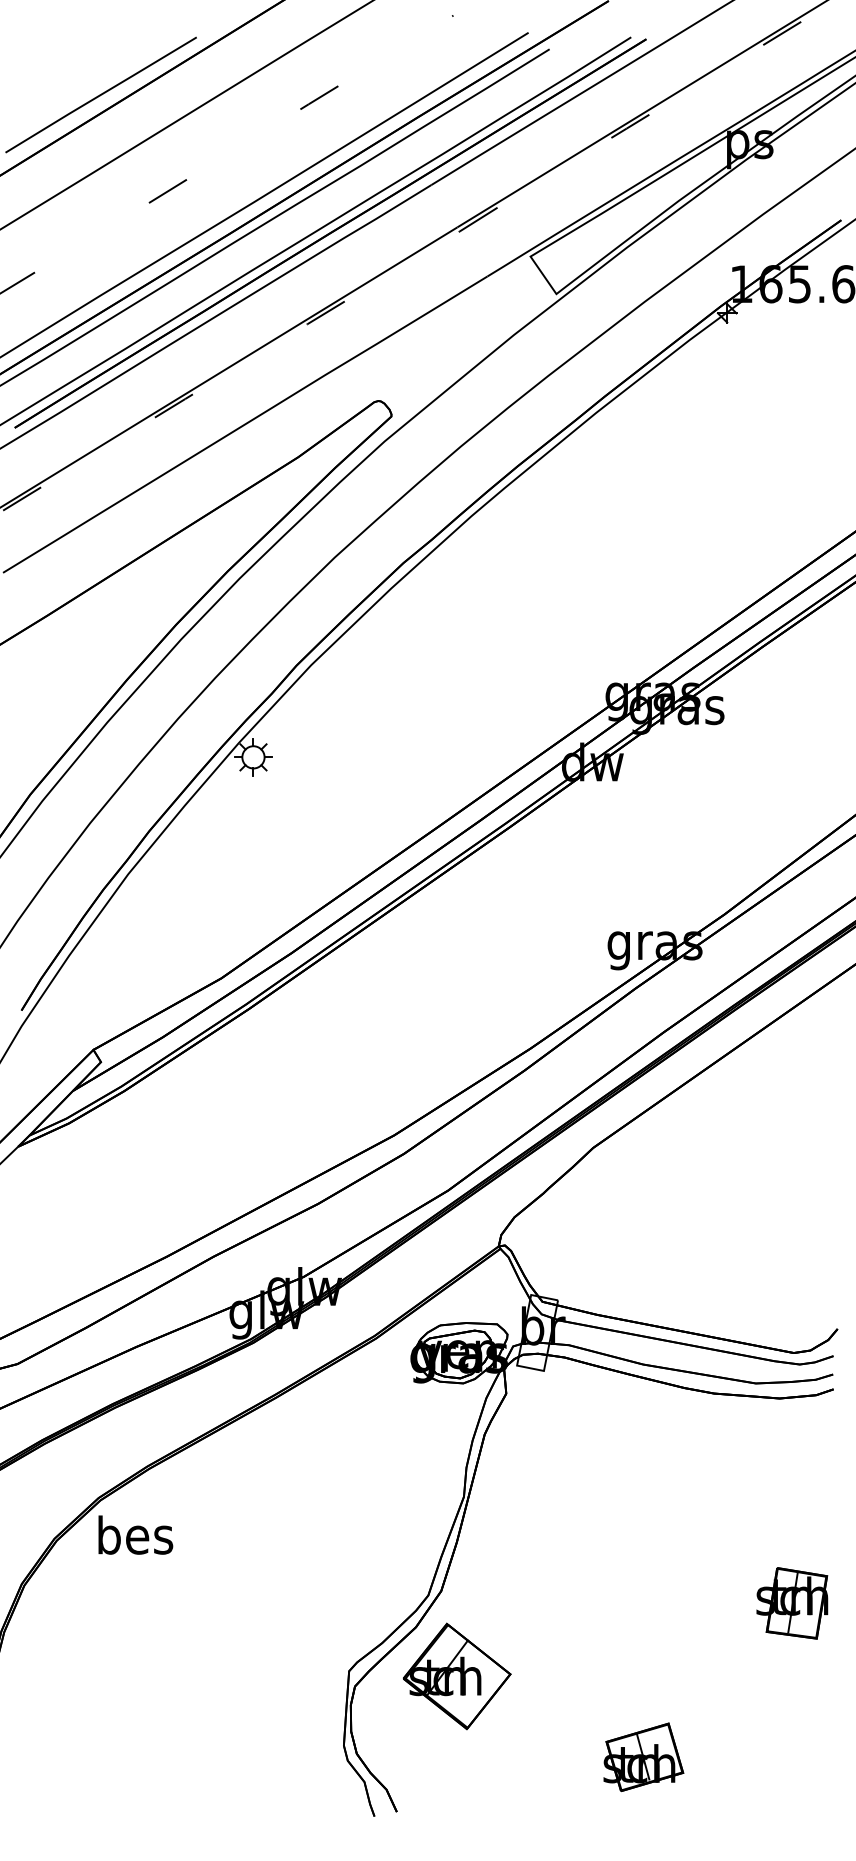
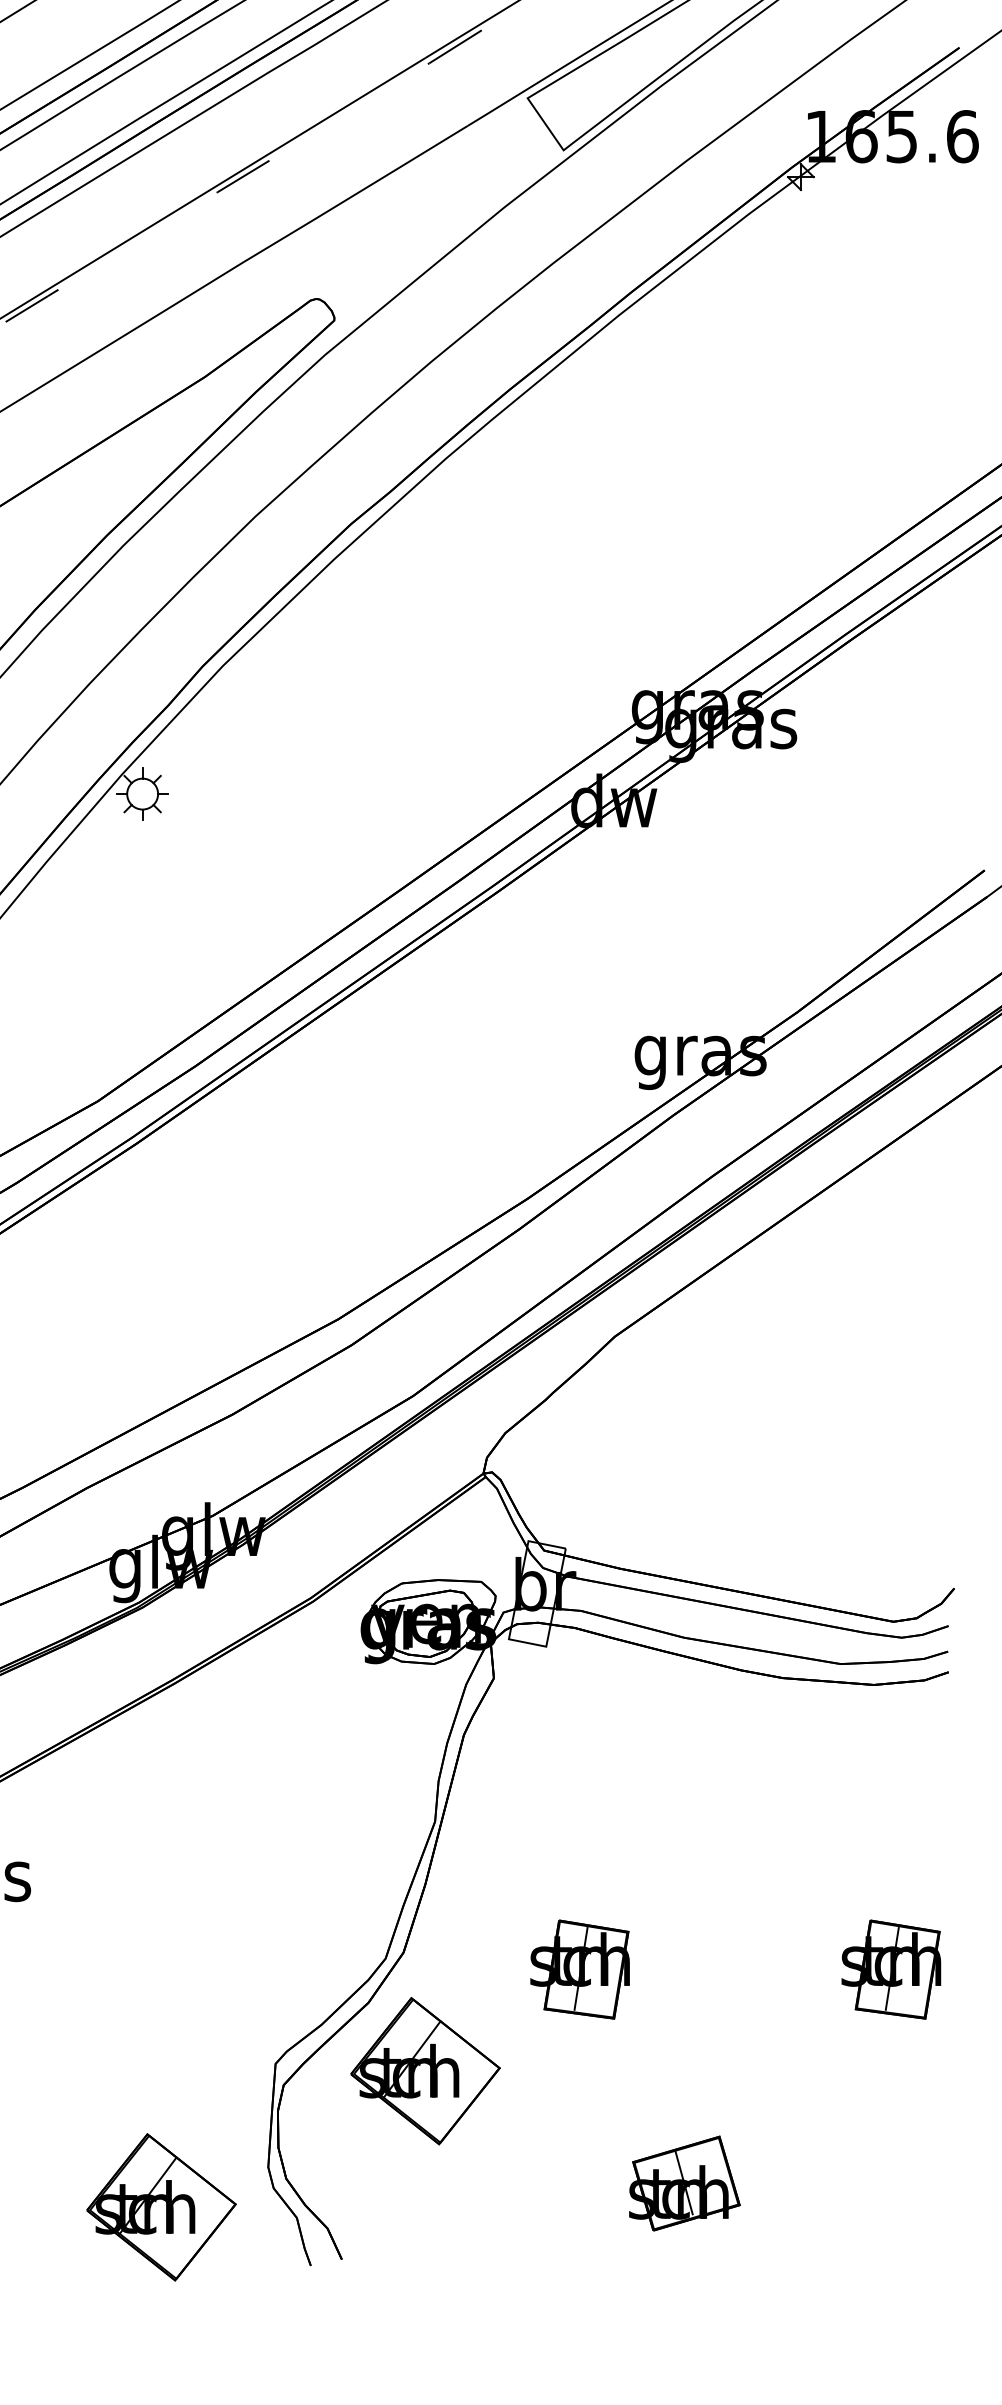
part: (568, 1603) -> (580, 1969), added
part: (267, 1774) -> (162, 2207), added

